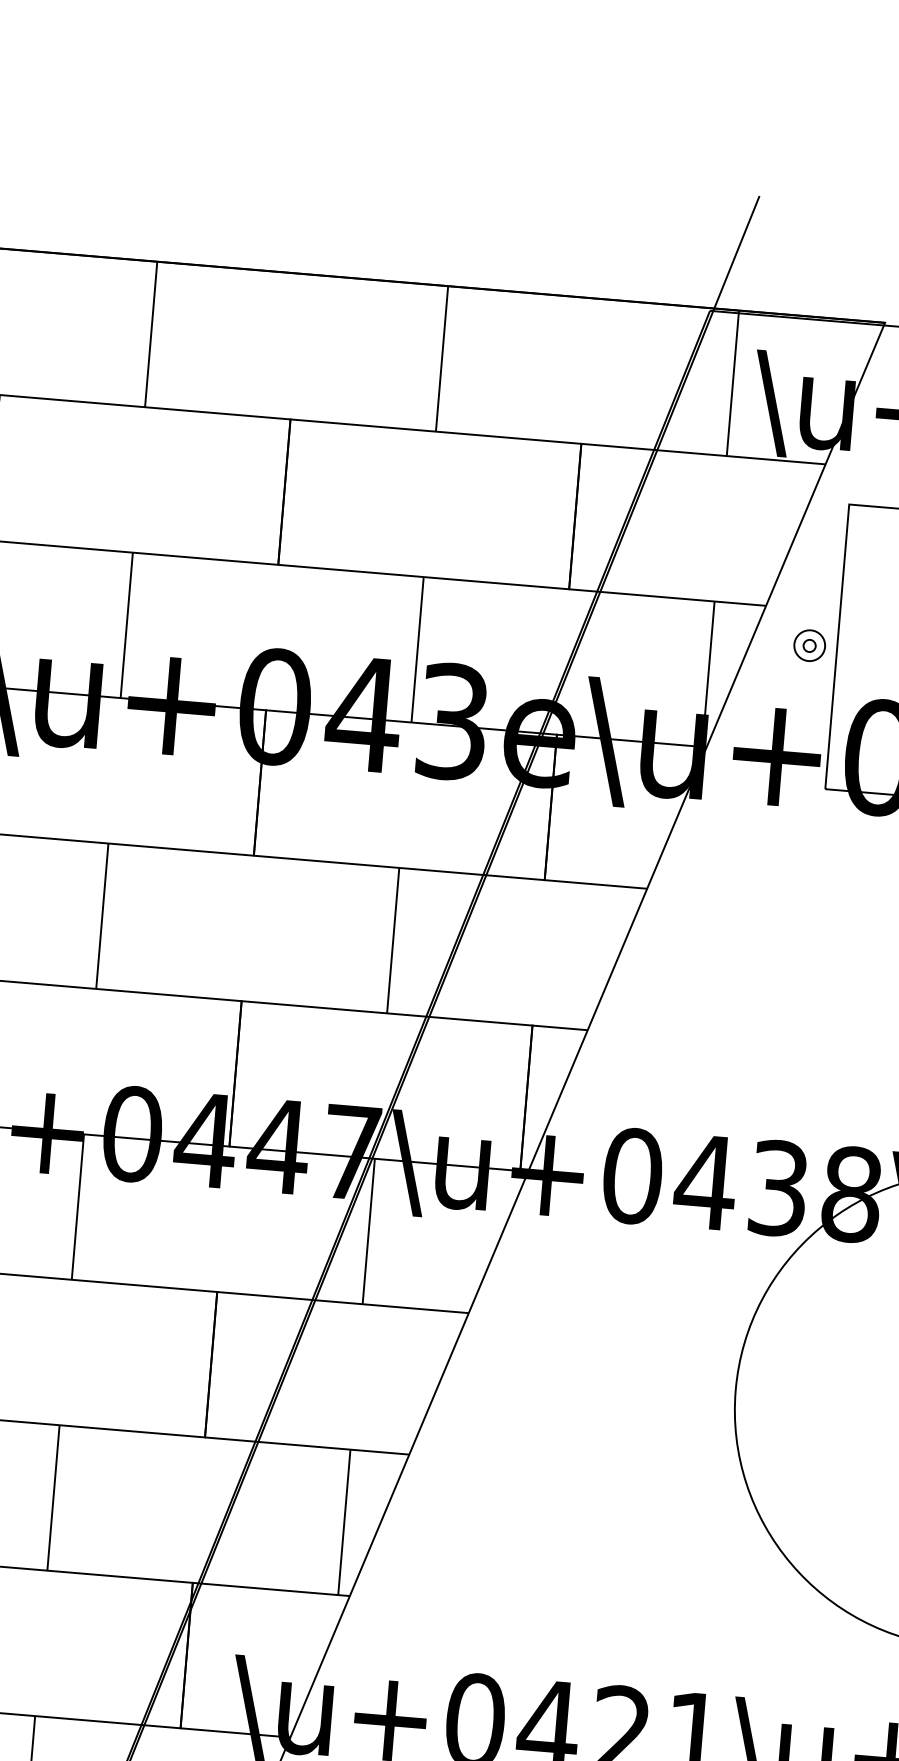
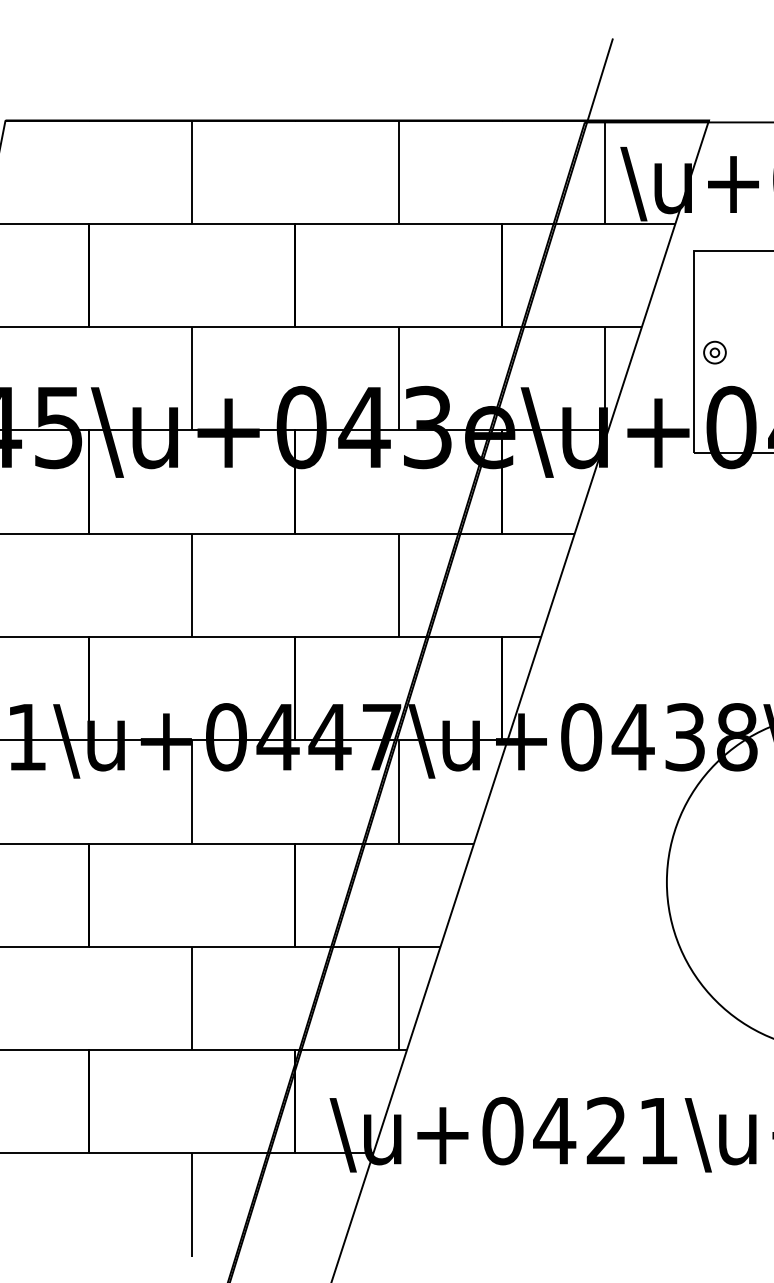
part: (809, 645) -> (714, 352), moved

